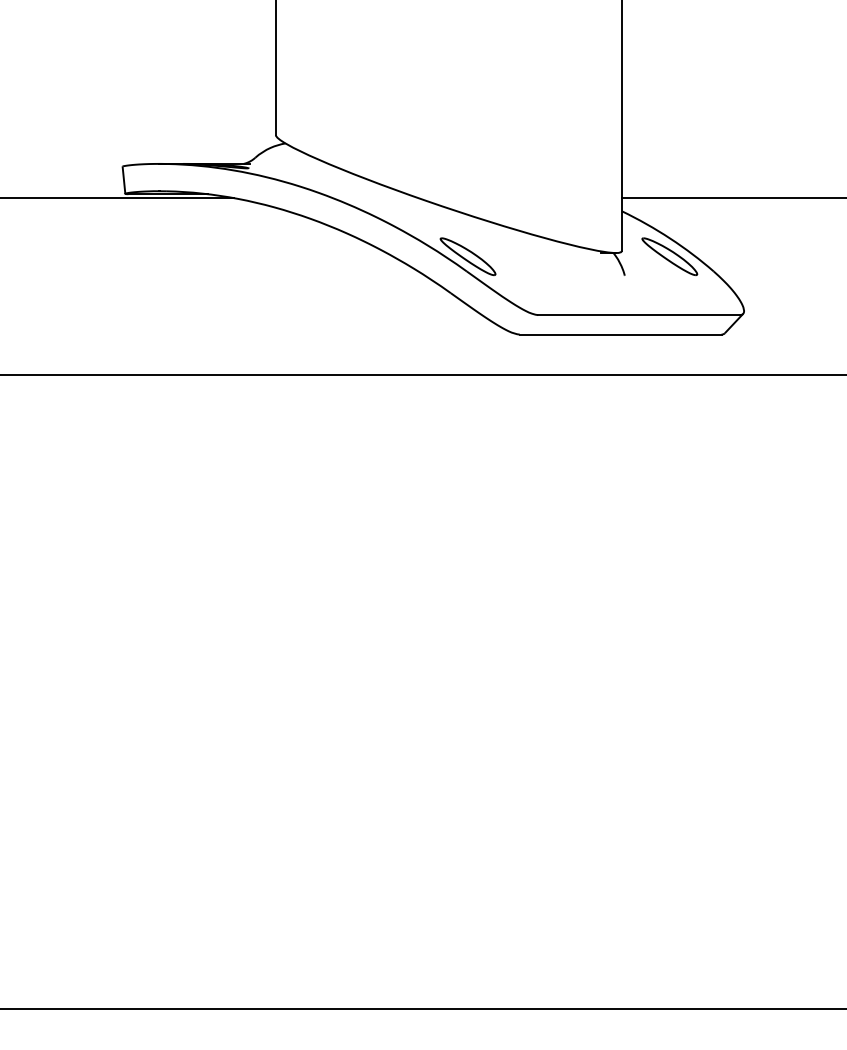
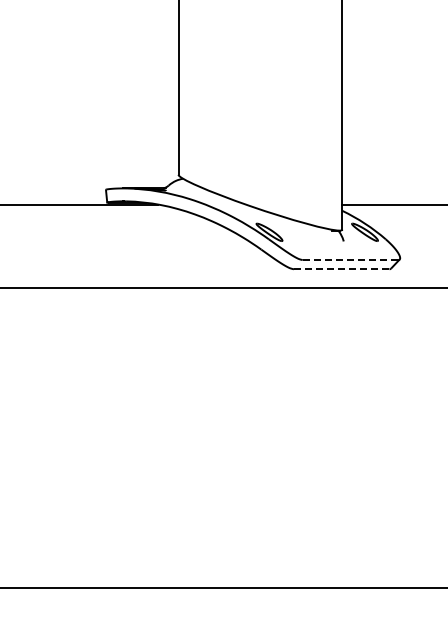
line: (639, 316) -> (350, 260), solid -> dashed
line: (620, 335) -> (341, 269), solid -> dashed

